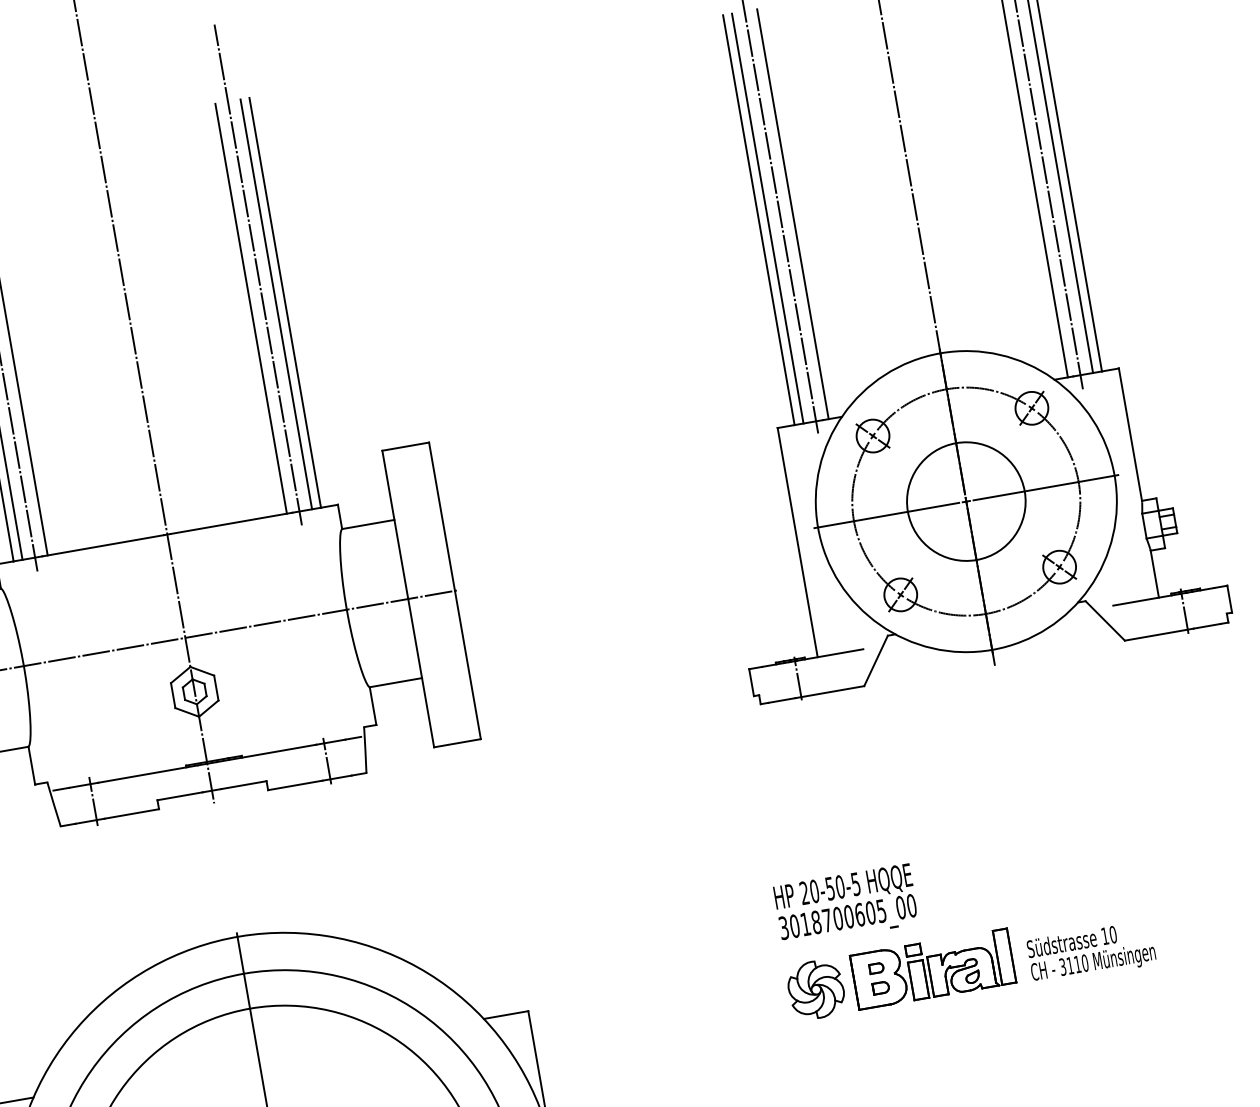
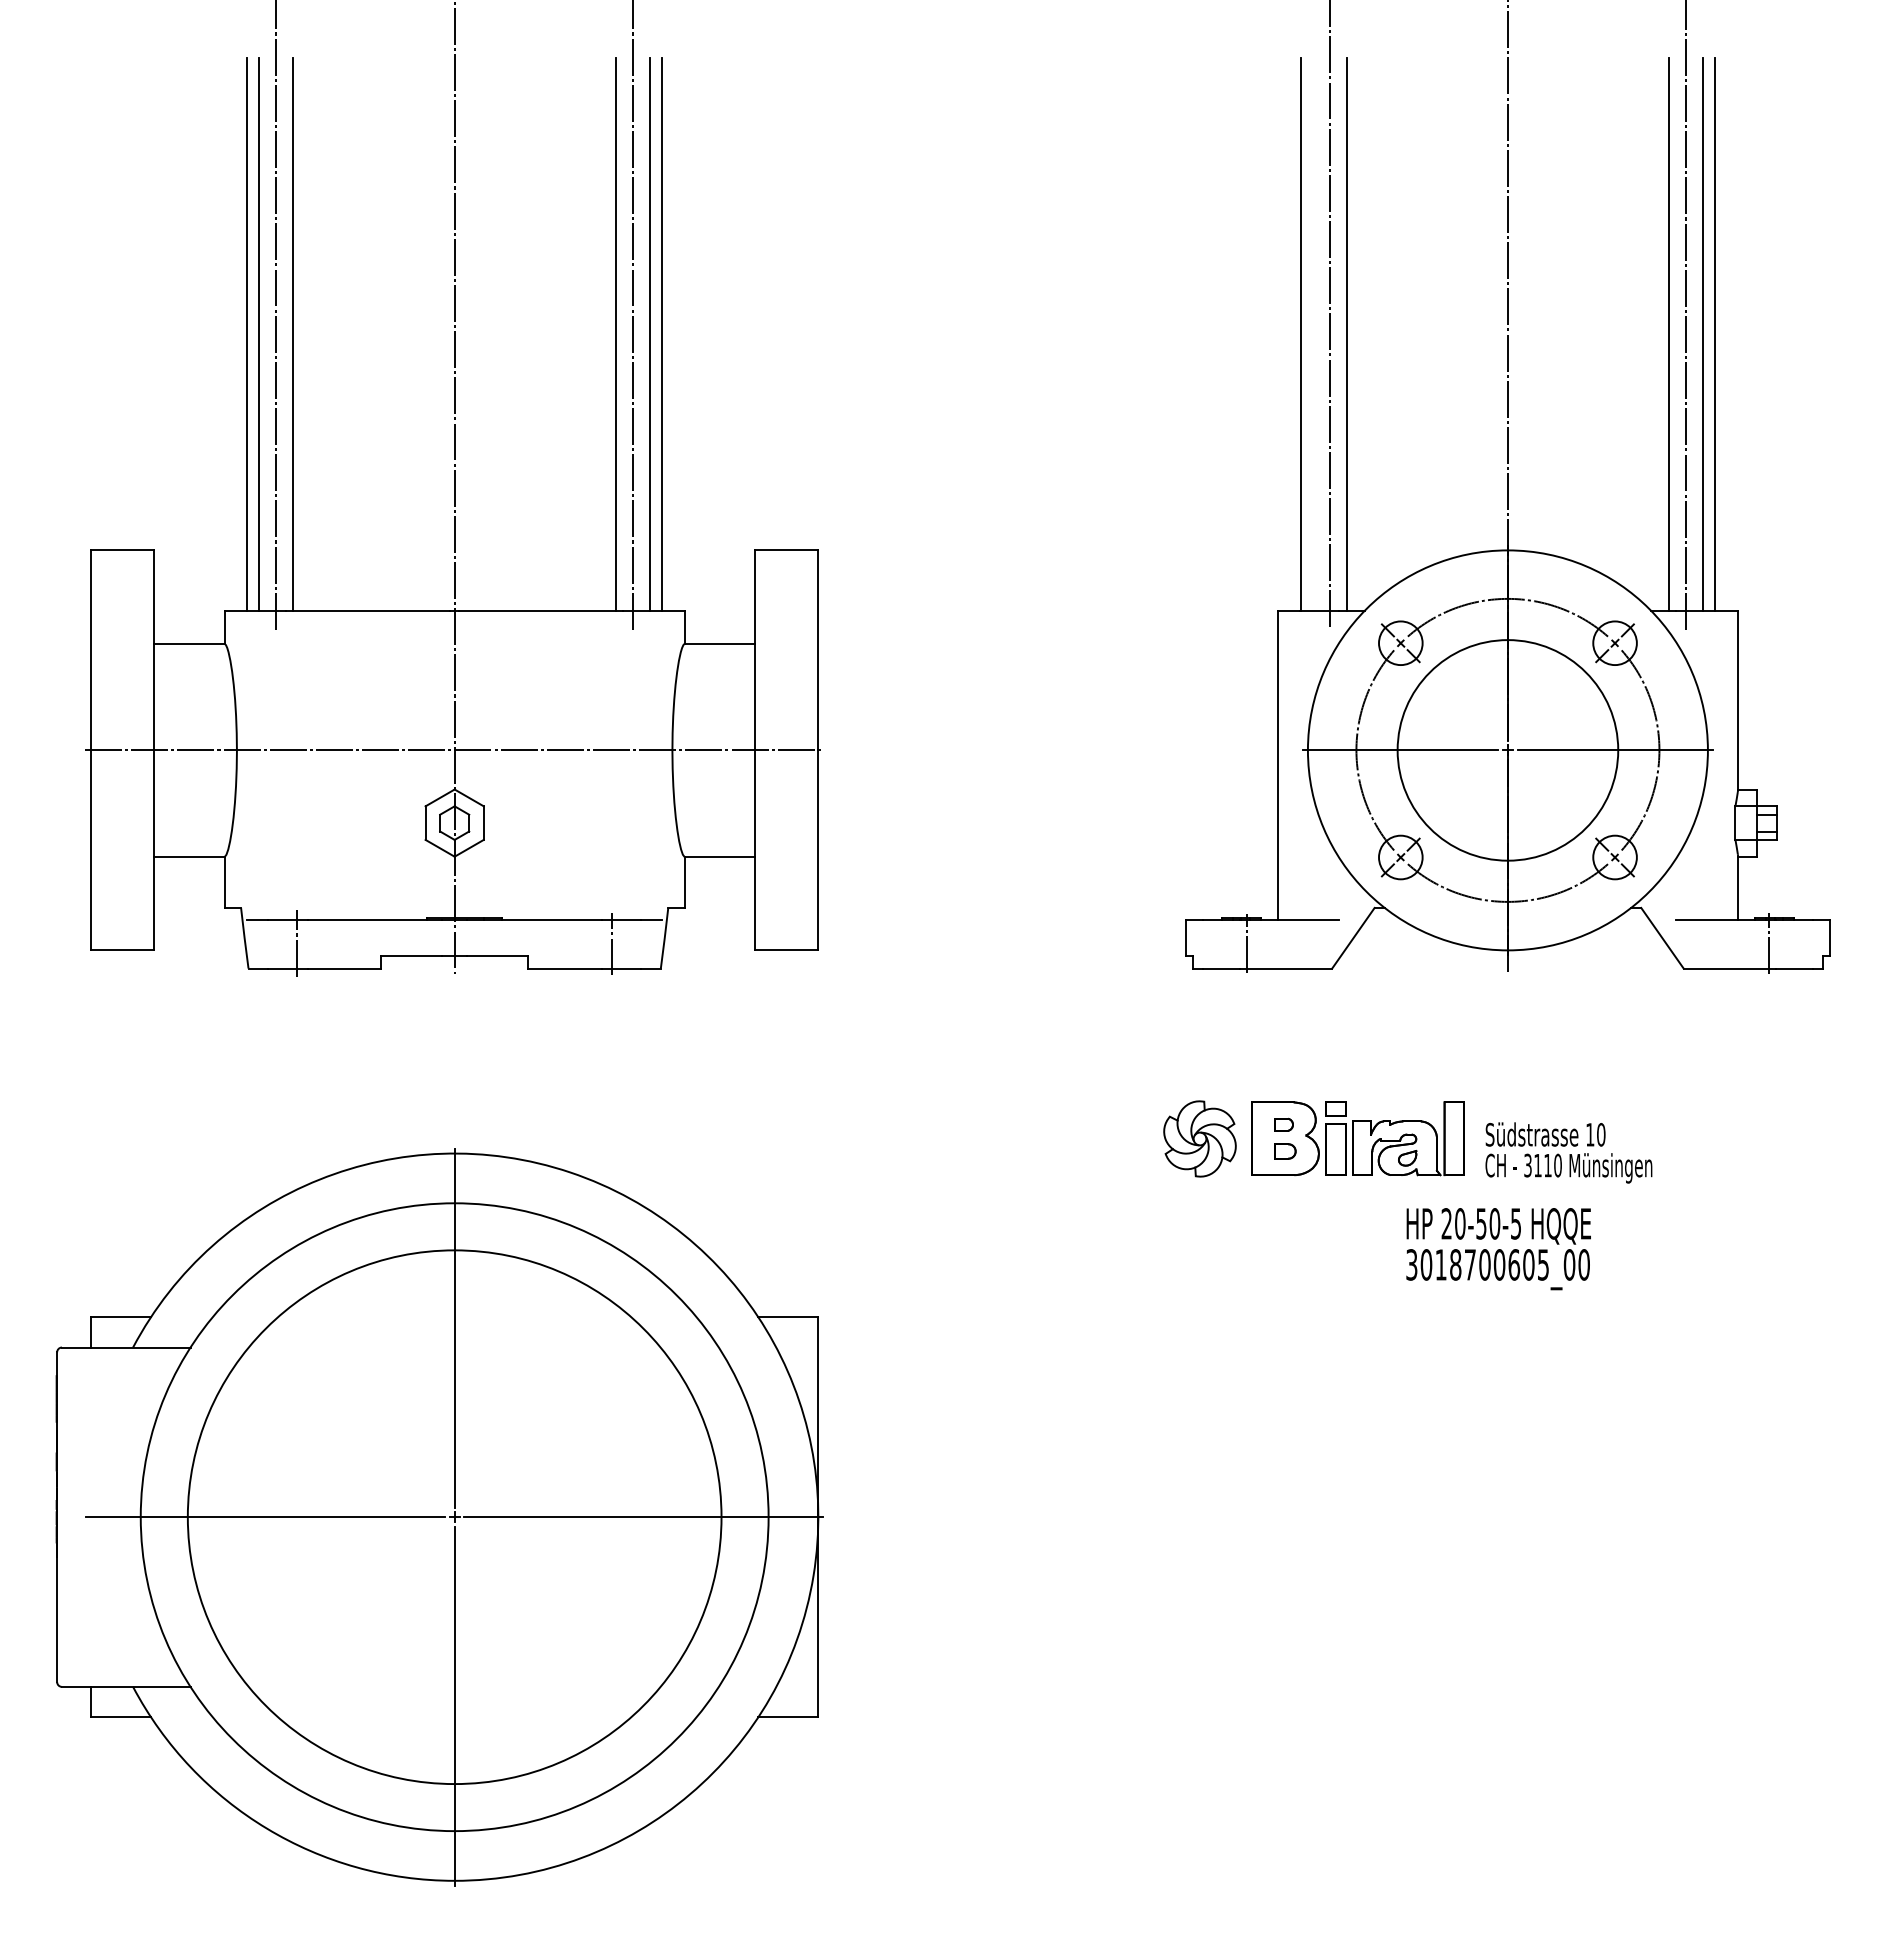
line: (767, 218) -> (1312, 334), removed
circle: (966, 501) -> (1507, 750), size x1.4
text: (846, 905) -> (1498, 1249), moved
part: (970, 964) -> (1407, 1141), moved

